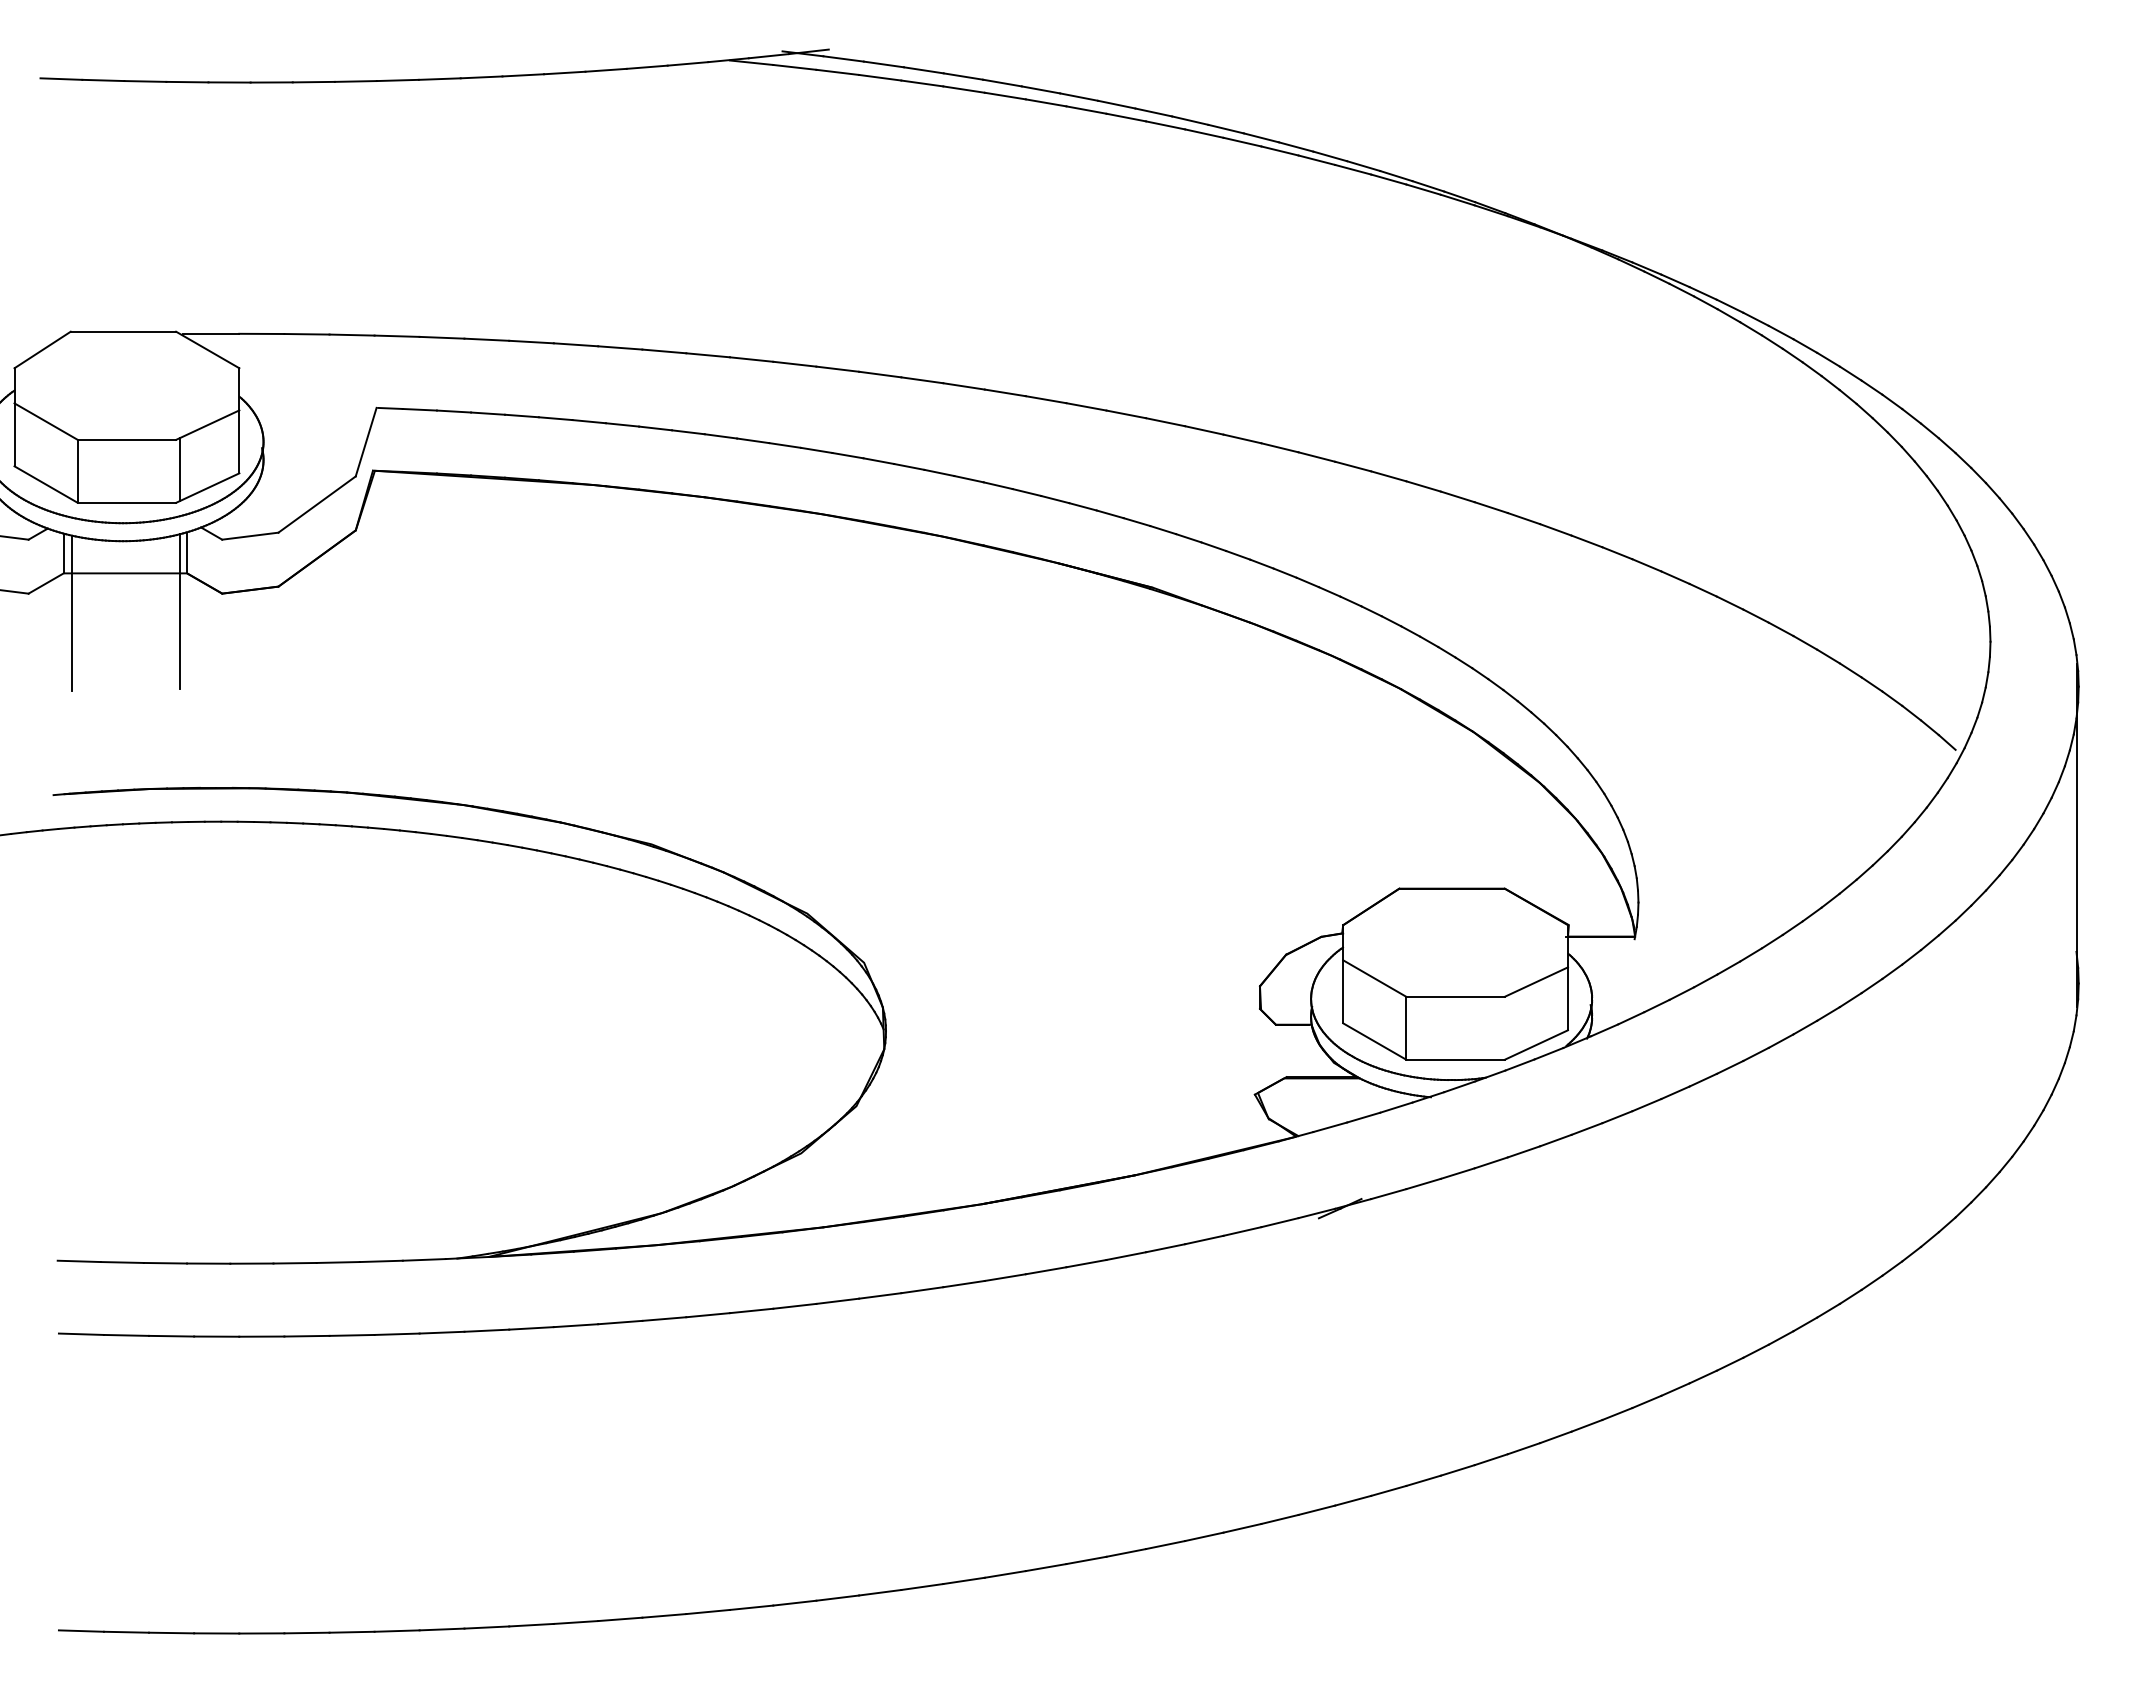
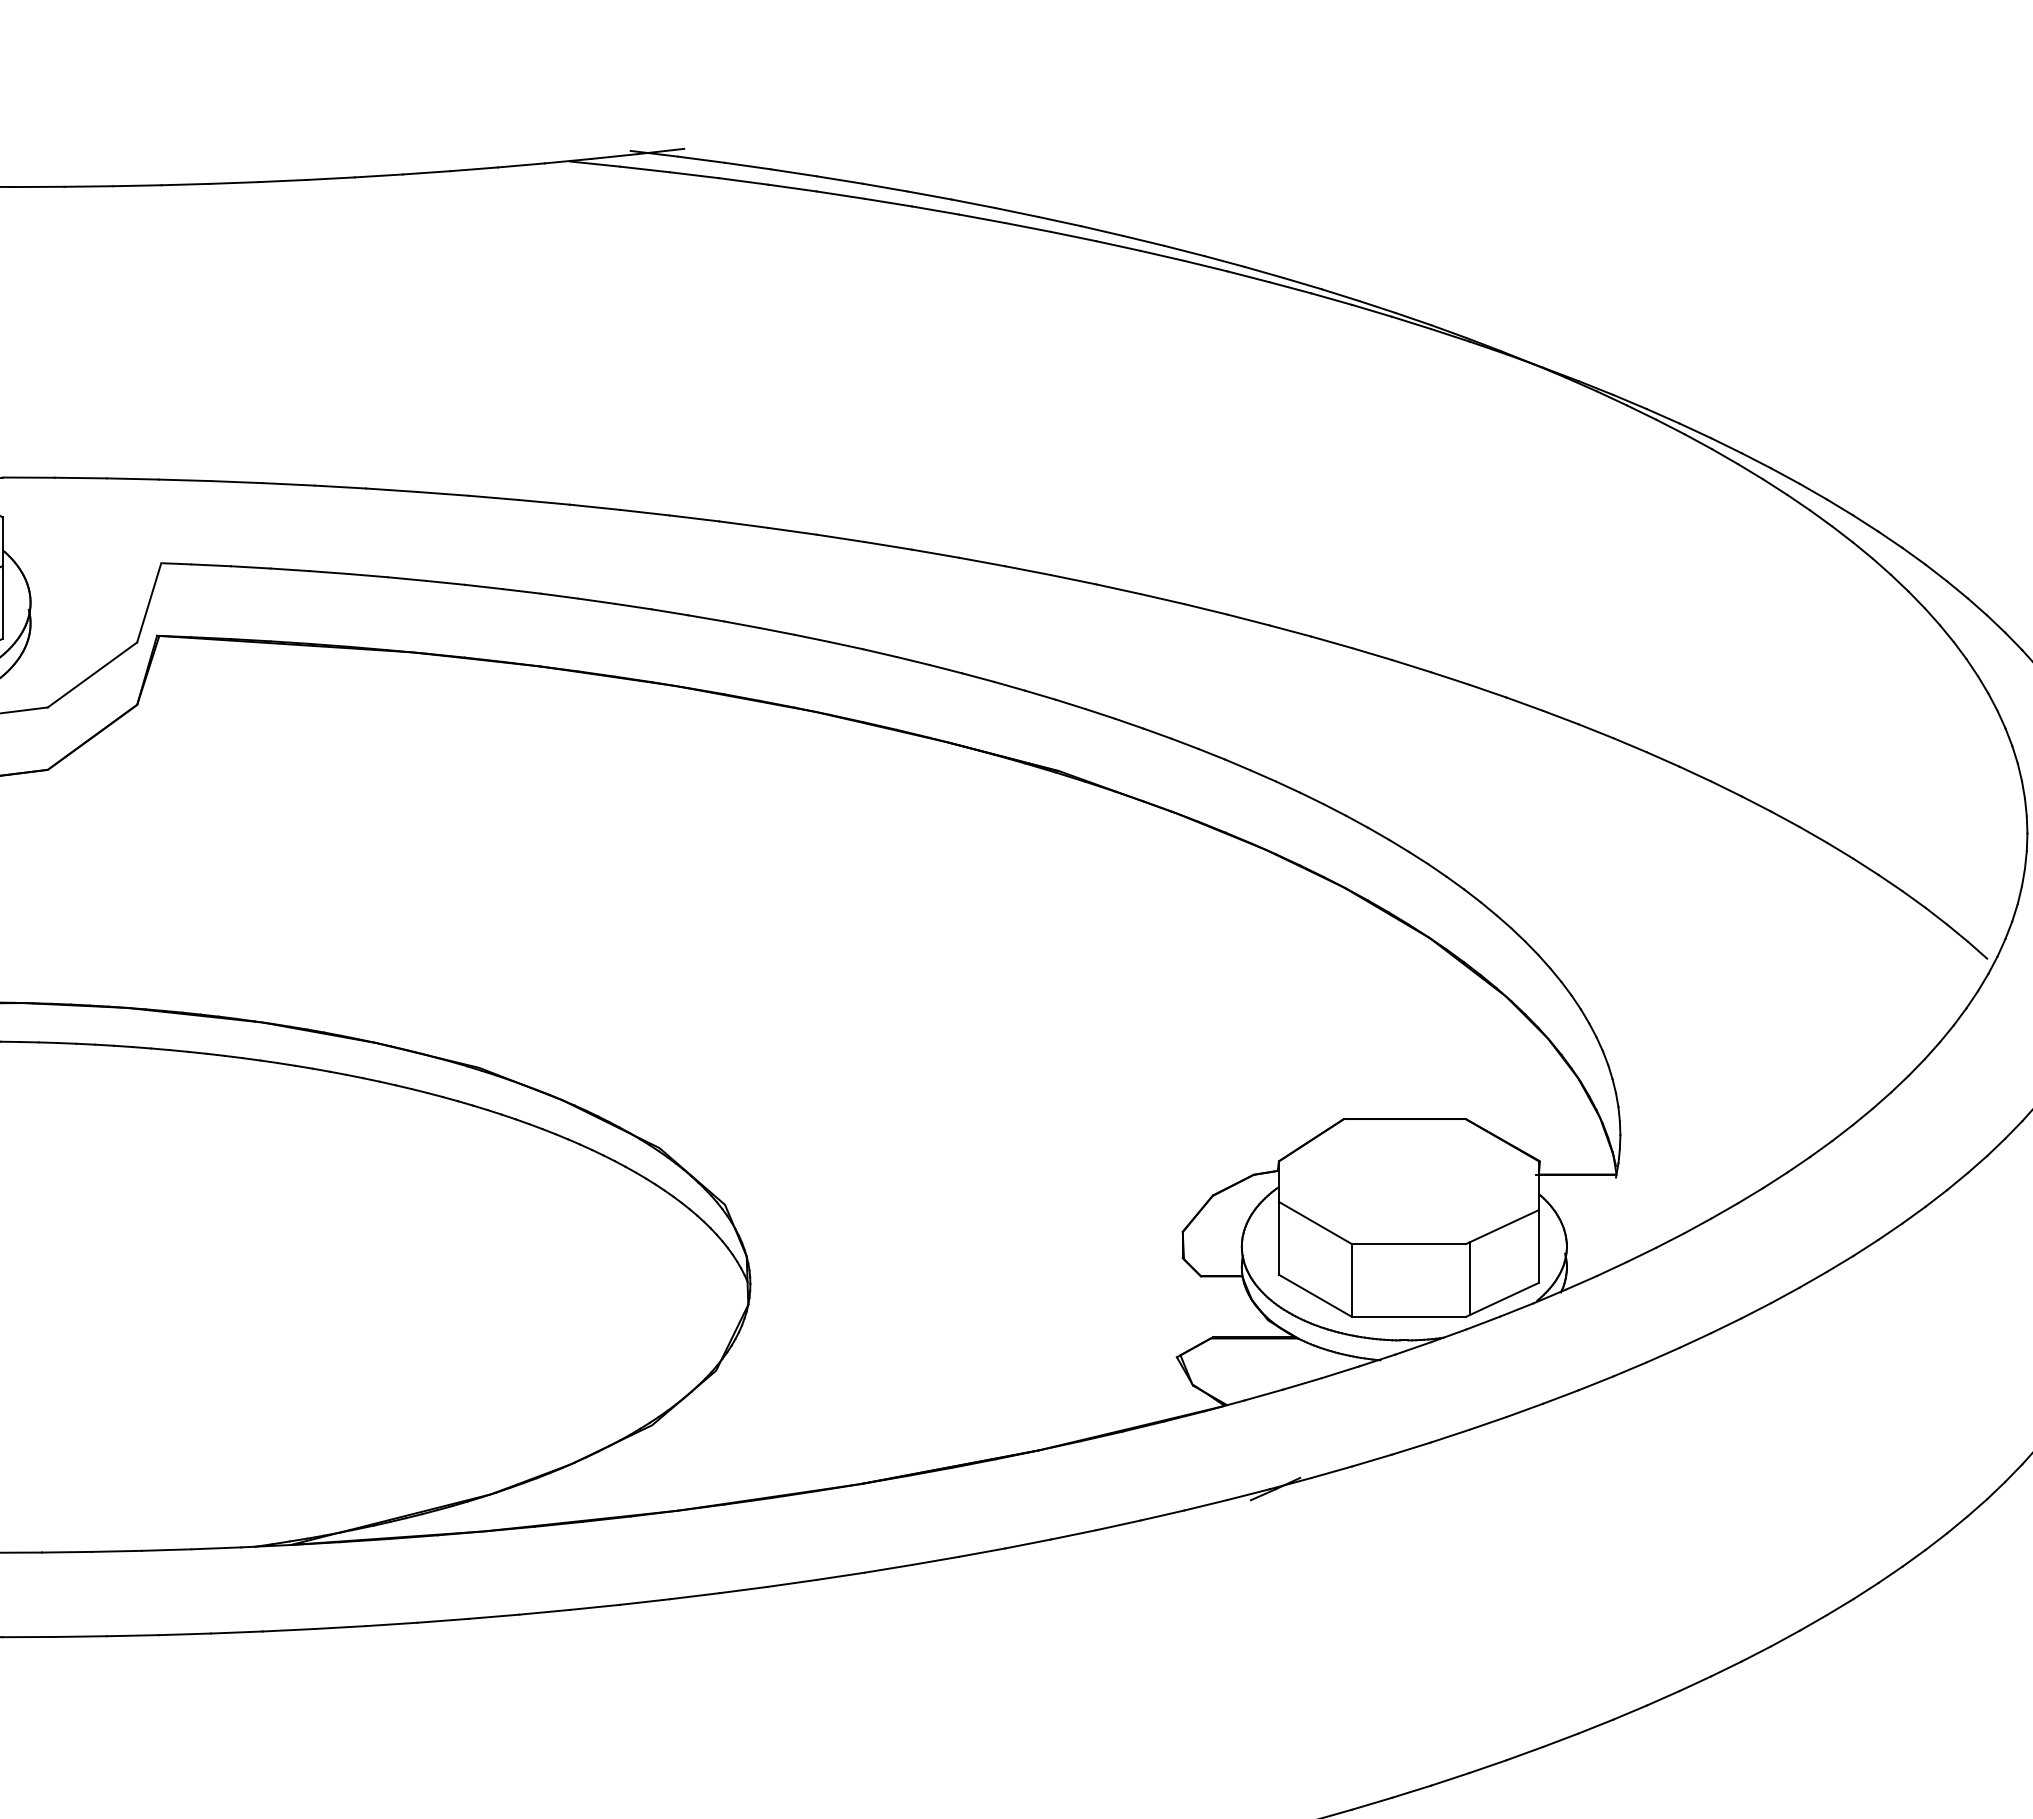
line: (1508, 1025) -> (1470, 1277), added

